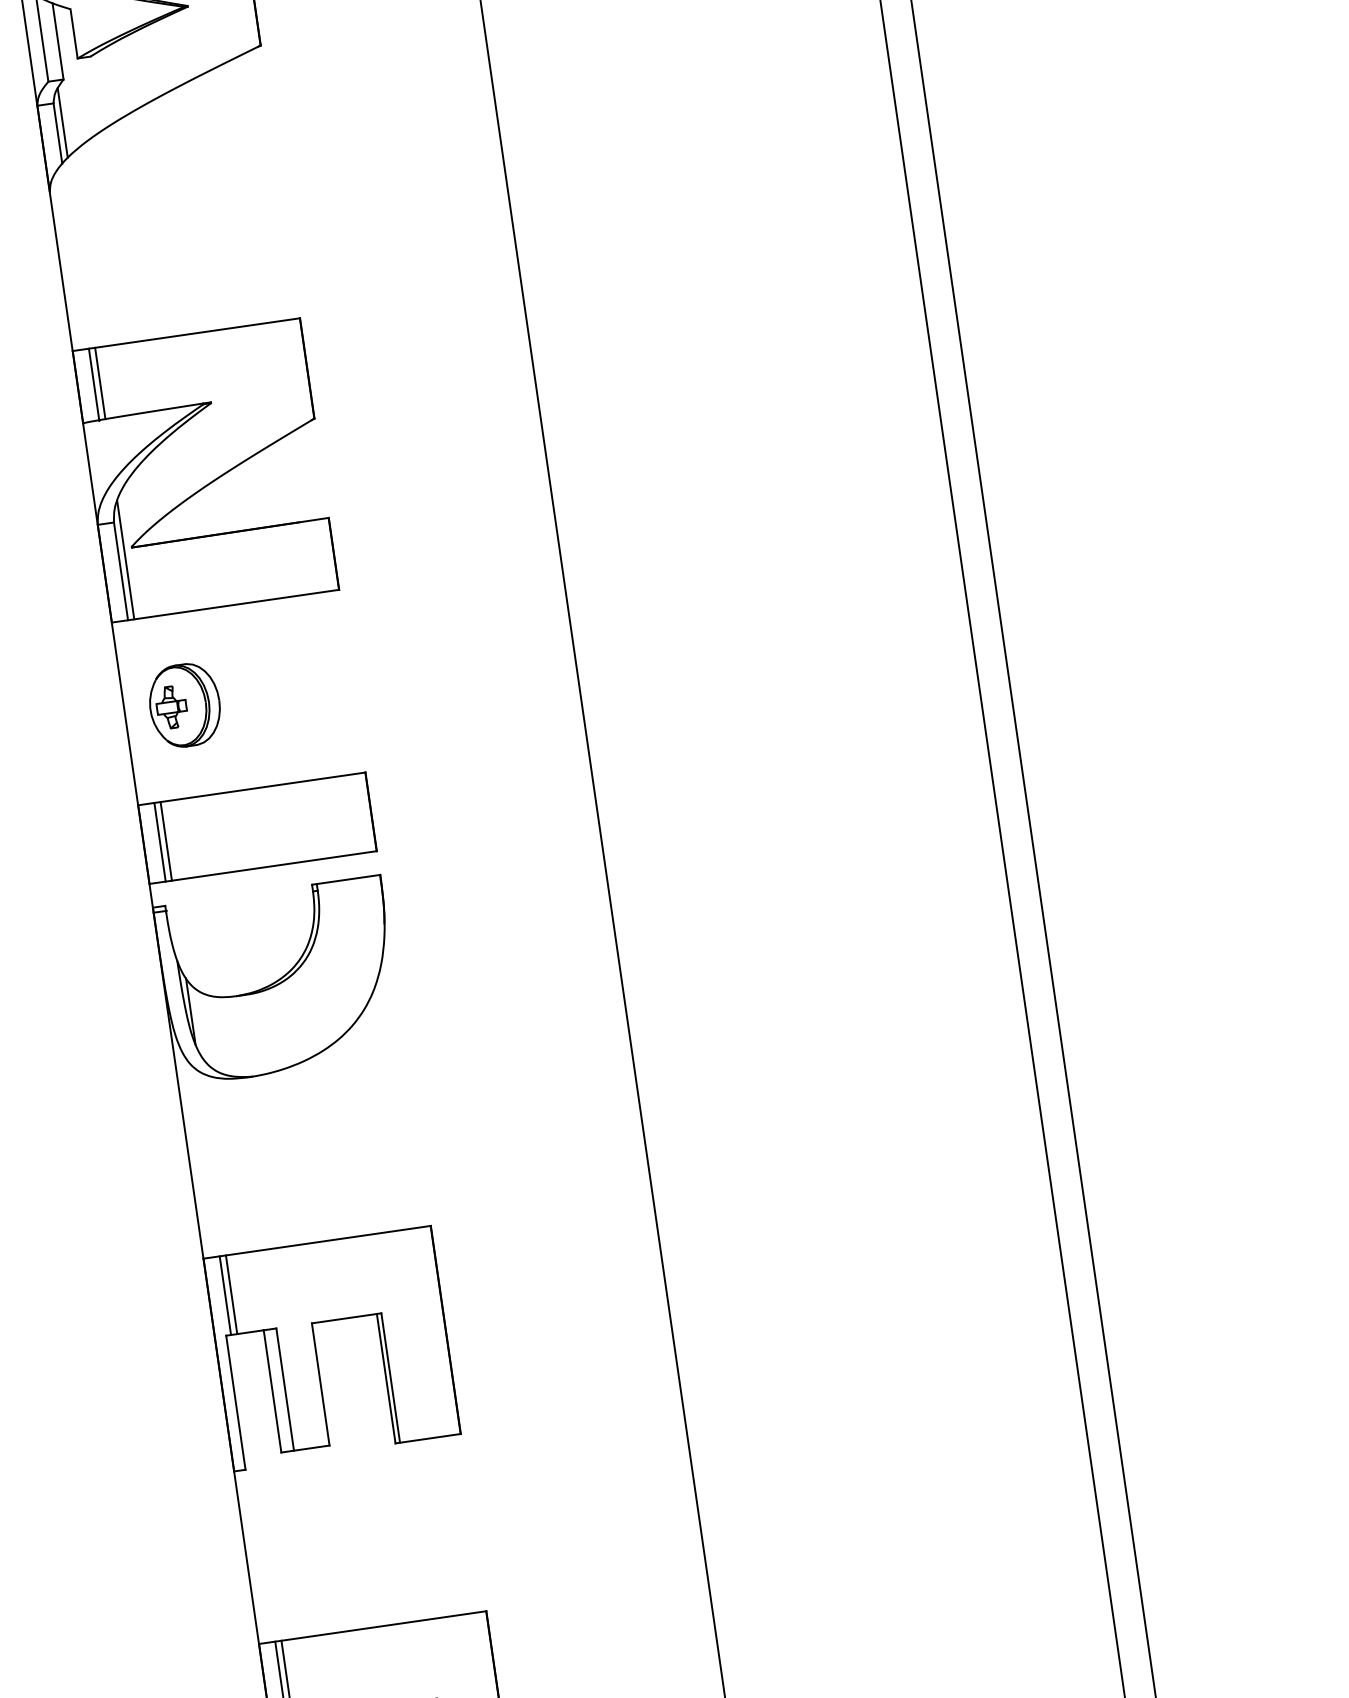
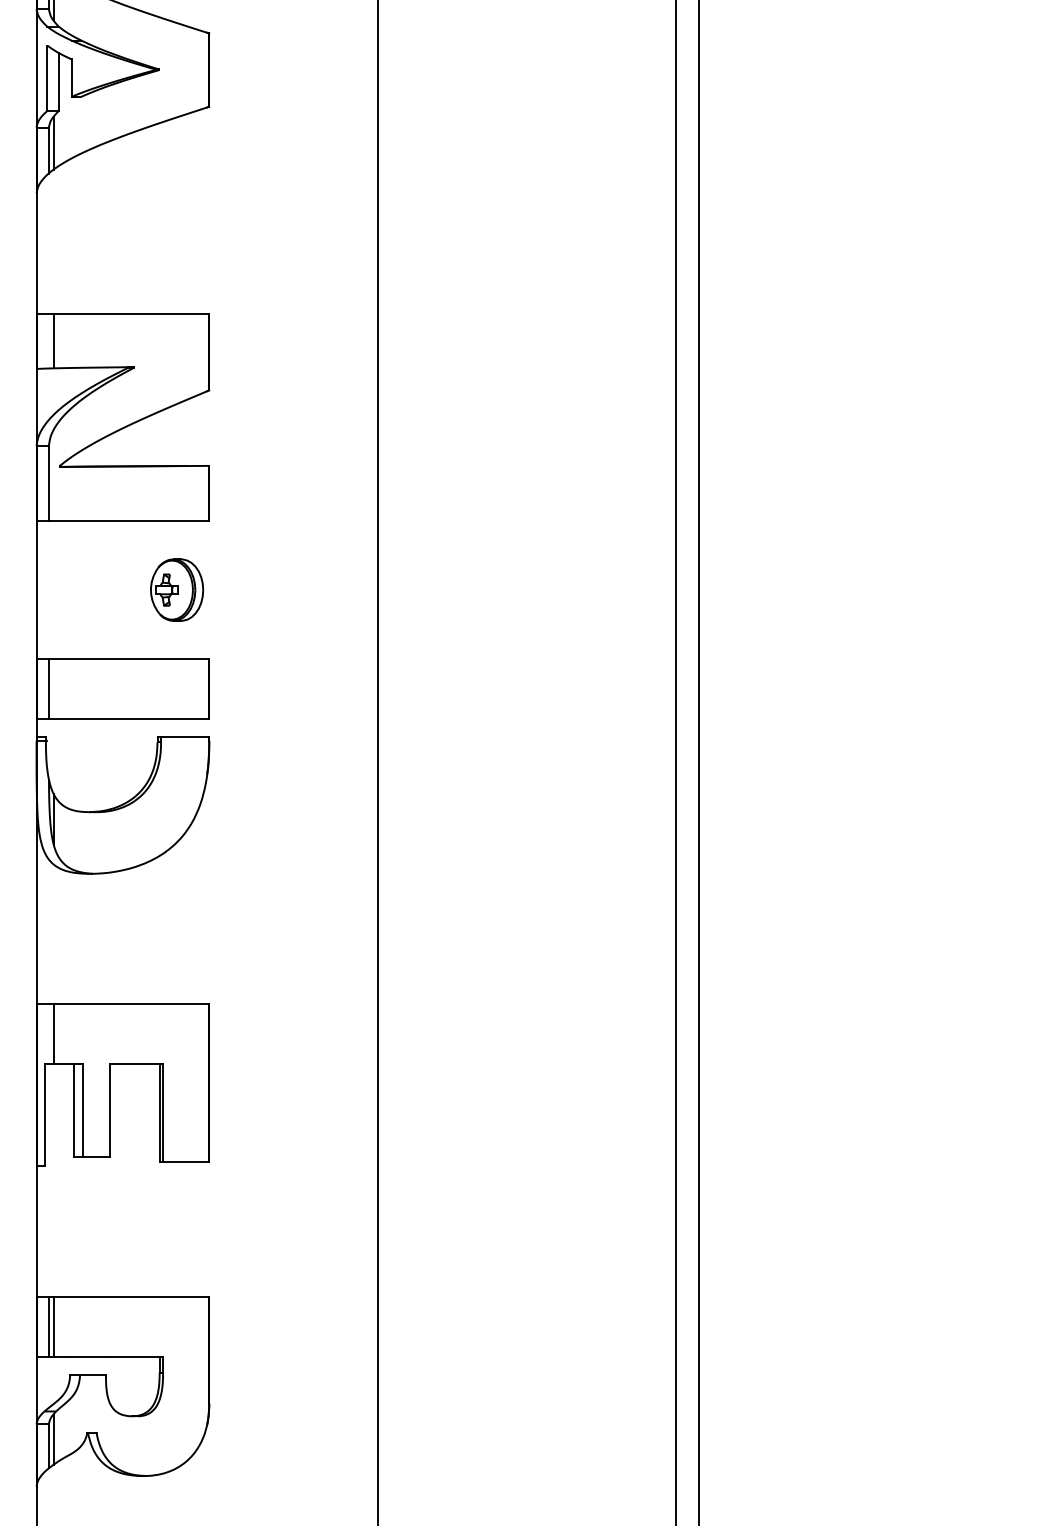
line: (93, 384) -> (48, 341), removed
line: (125, 560) -> (53, 475), removed
part: (185, 704) -> (177, 589), moved
line: (166, 841) -> (53, 689), removed
line: (224, 1295) -> (48, 1033), removed

